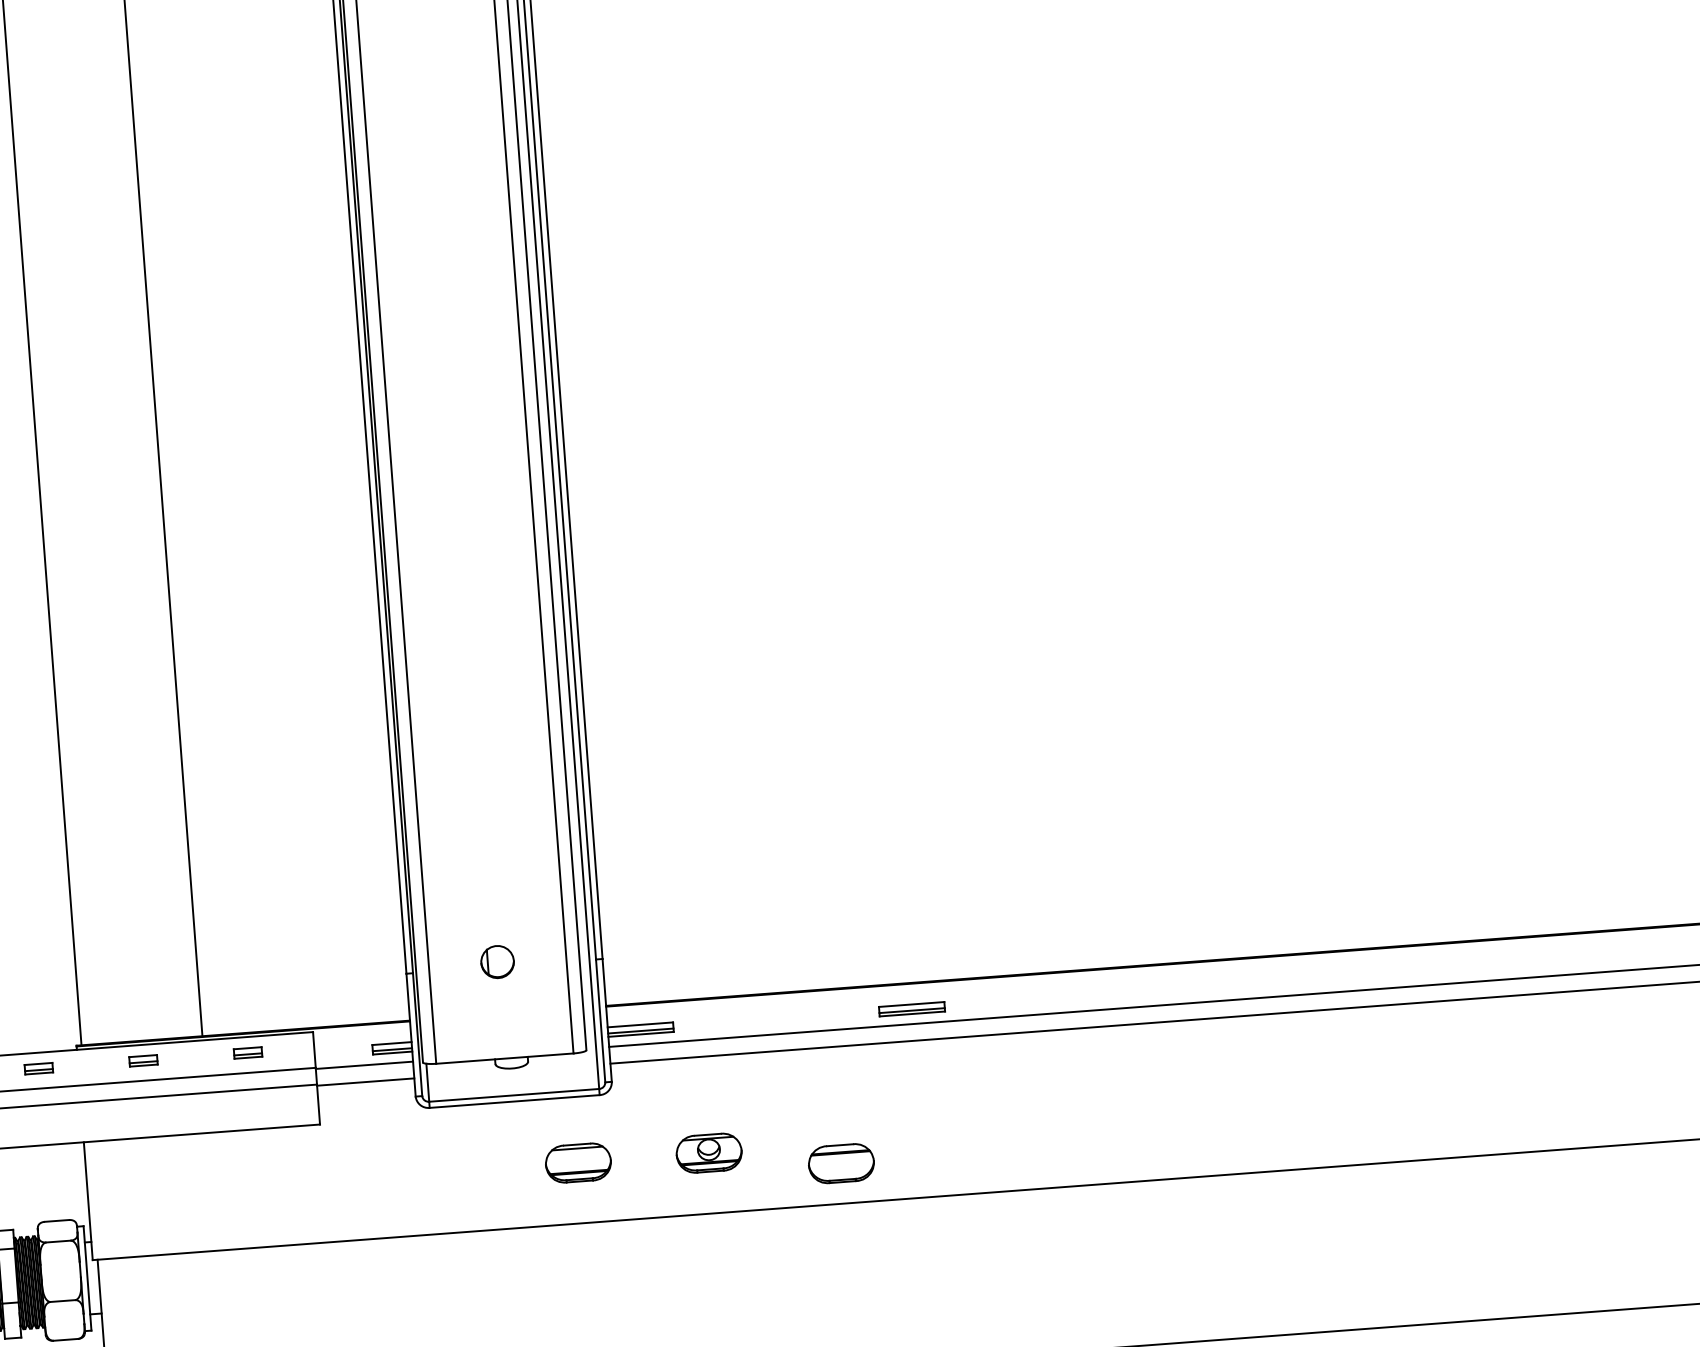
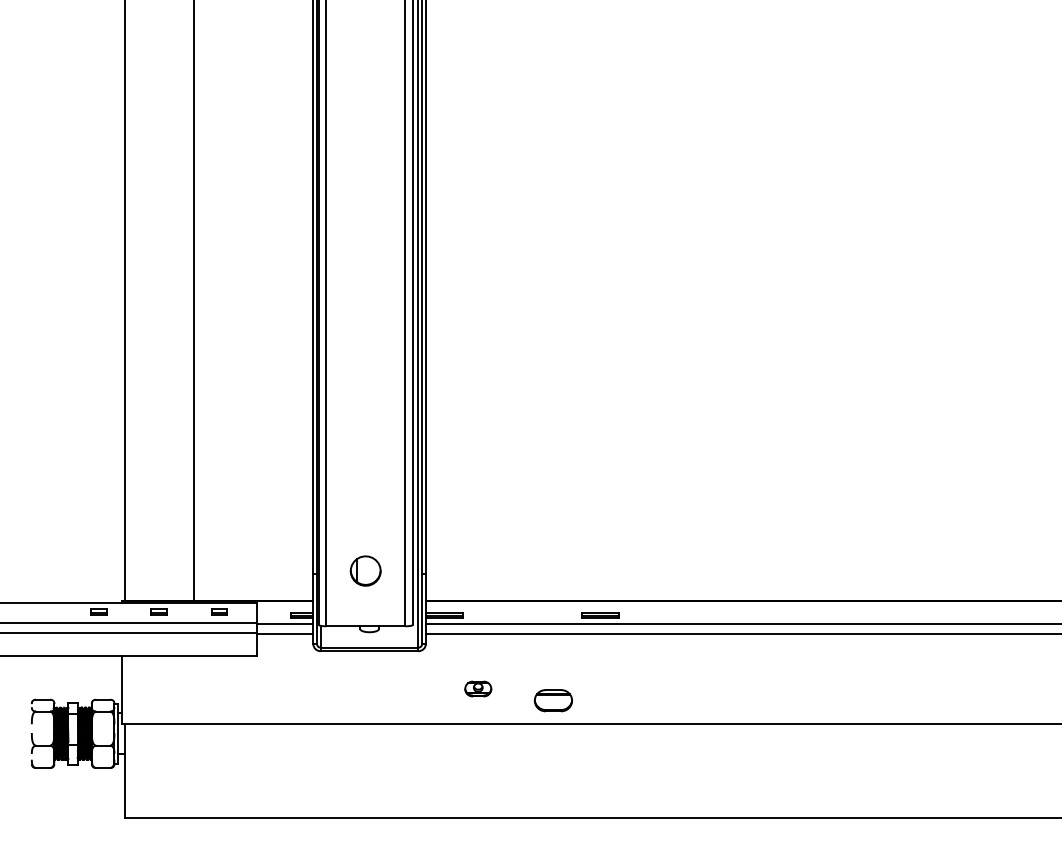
part: (496, 961) -> (365, 570), size x1.6
part: (707, 1152) -> (477, 688), size x0.7
part: (576, 1162) -> (402, 688), removed

